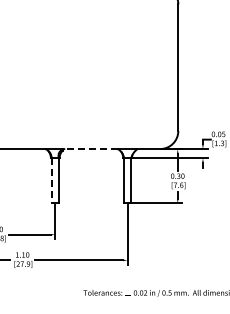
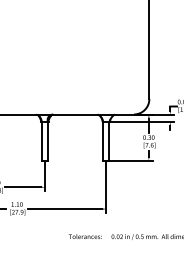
line: (90, 149) -> (74, 114), dashed -> solid
line: (51, 180) -> (41, 141), dashed -> solid

